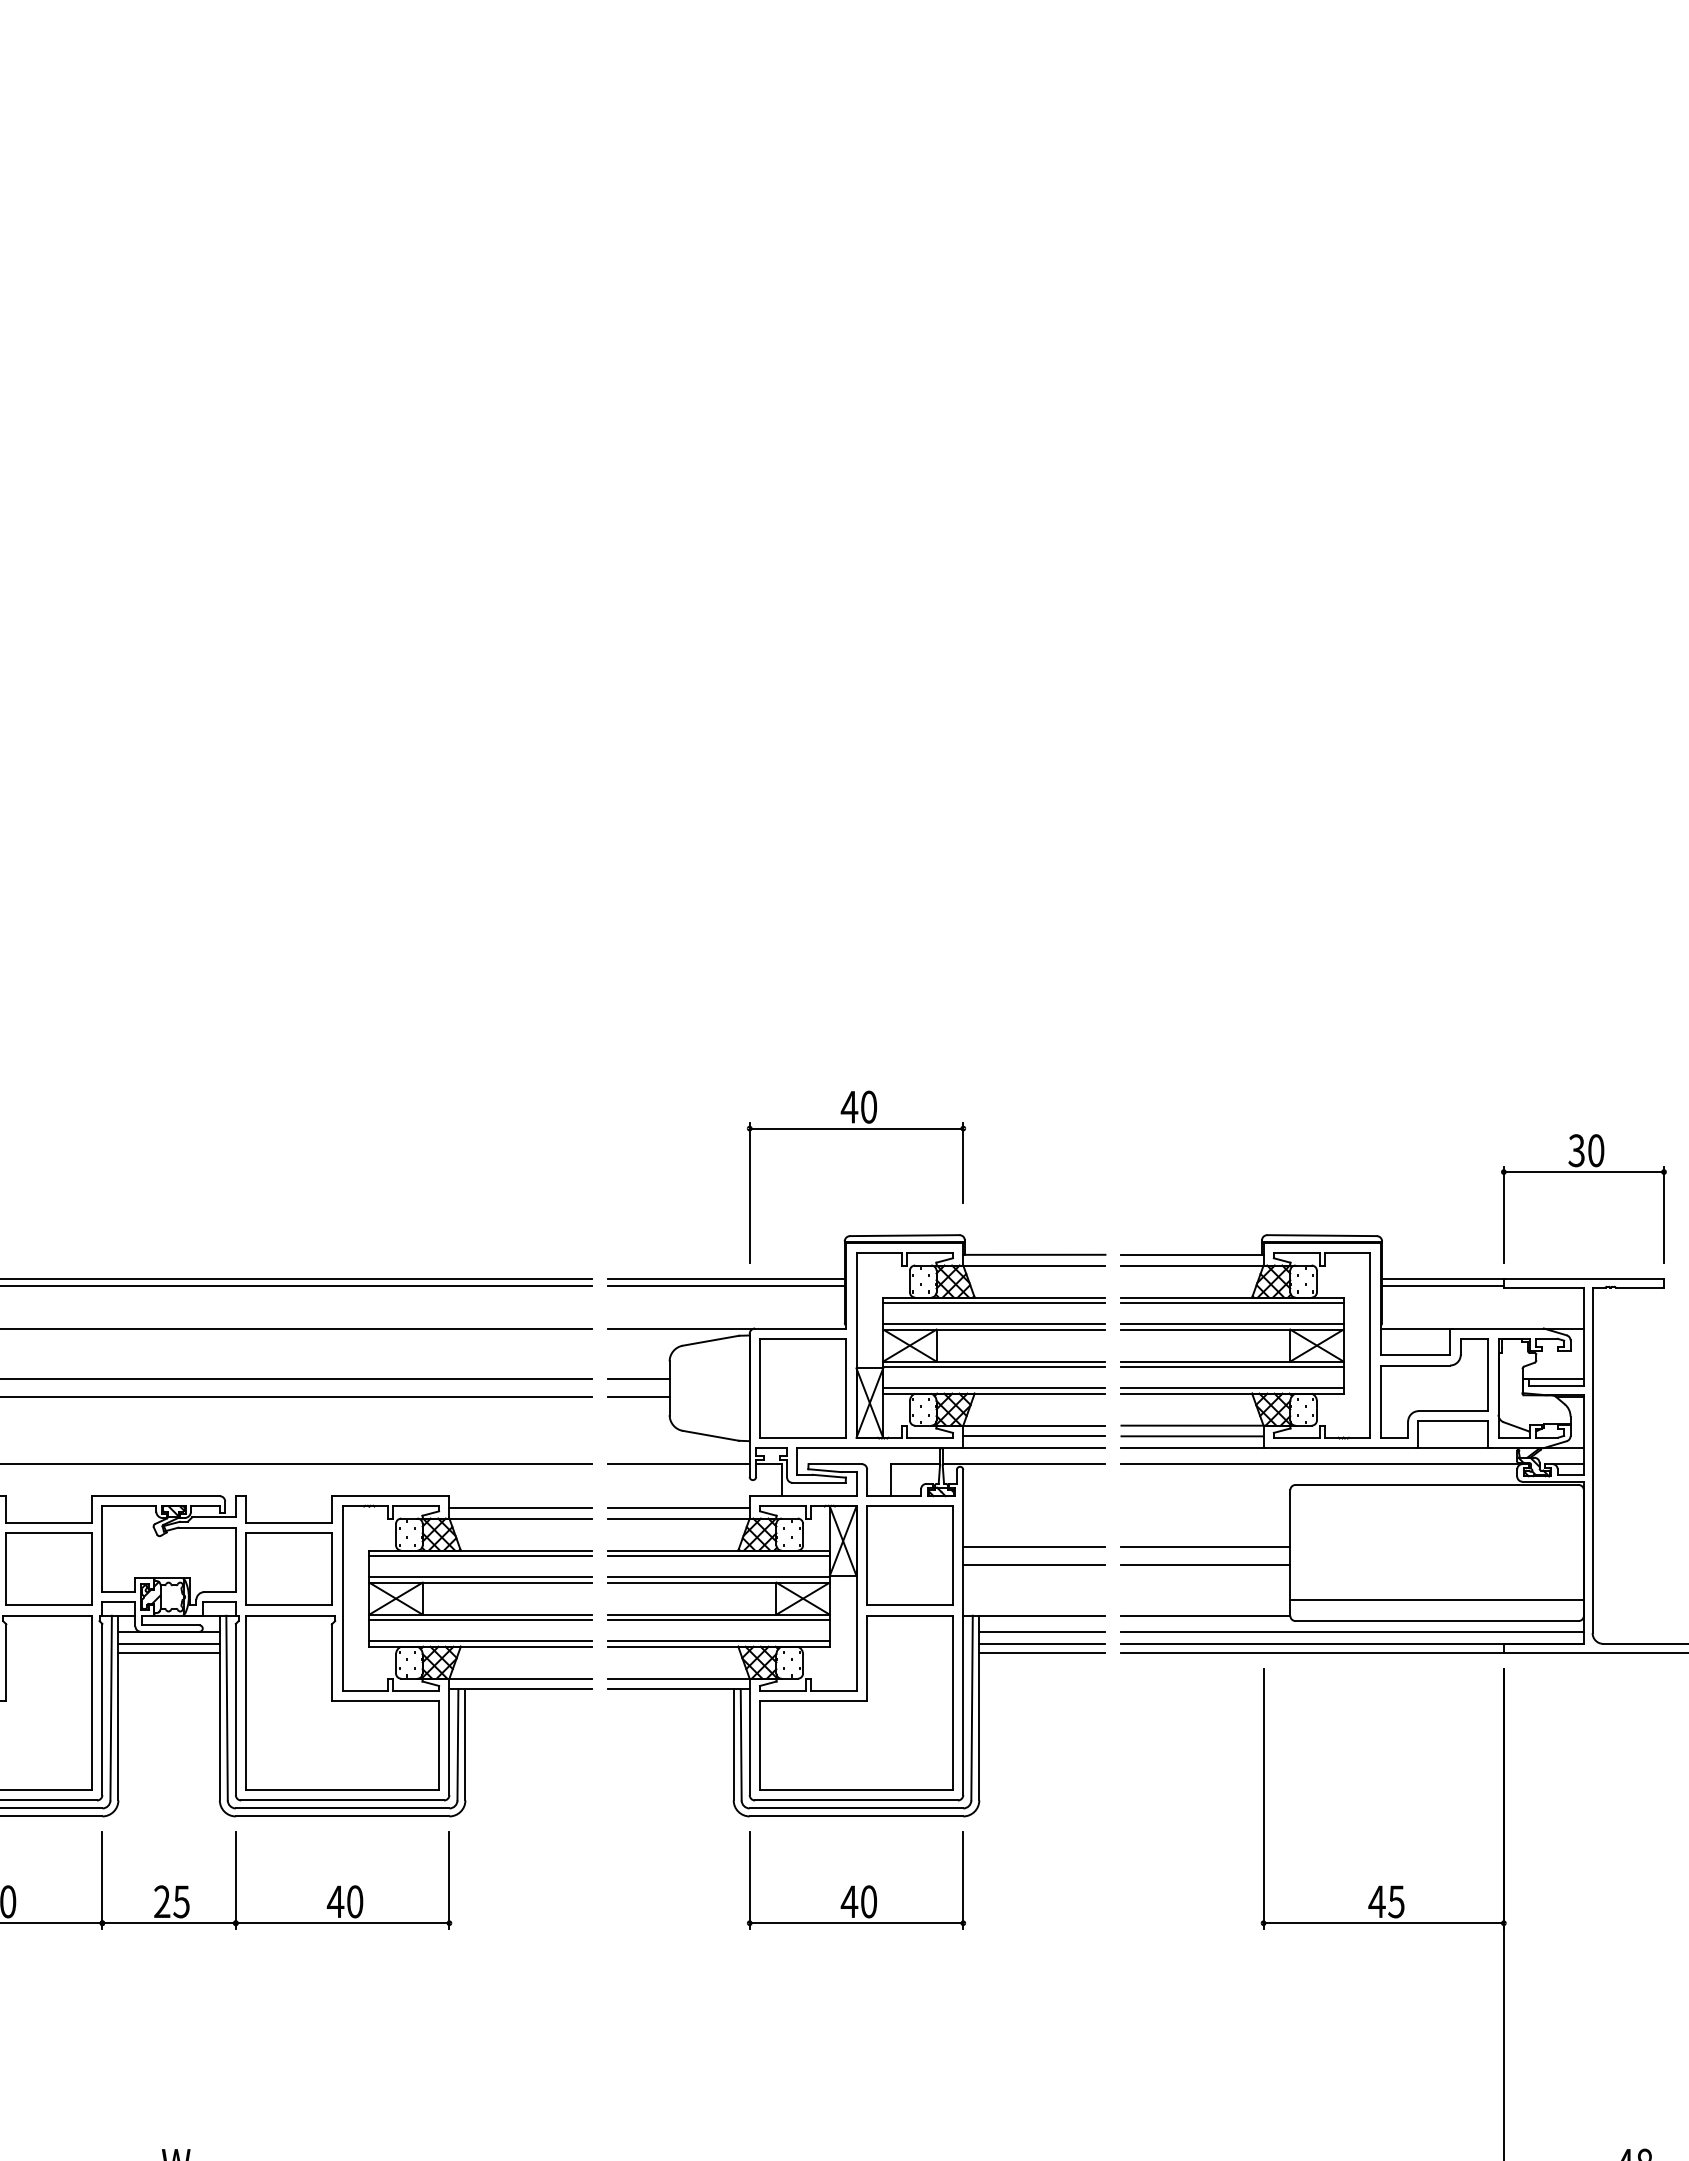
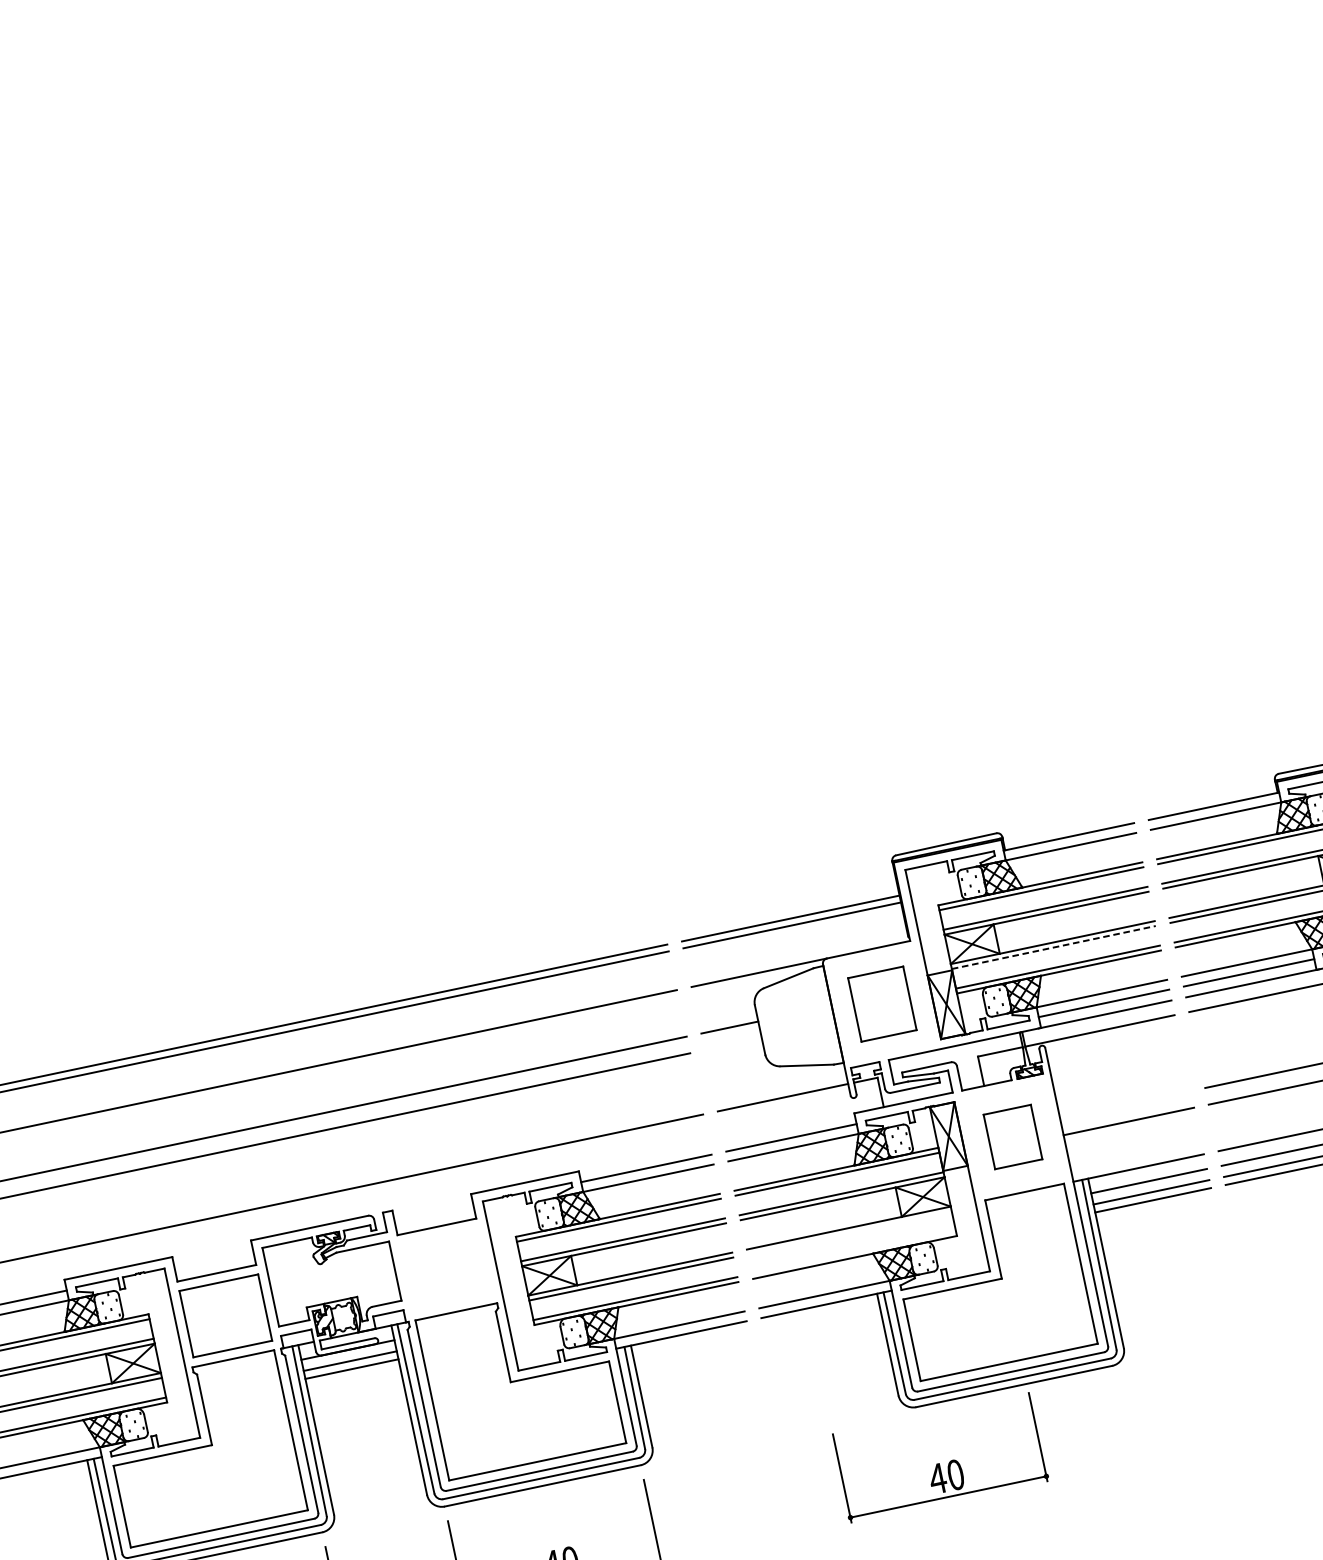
part: (856, 1129) -> (881, 756), removed
line: (994, 1366) -> (1053, 947), solid -> dashed
part: (802, 1388) -> (882, 1004), size x0.7
line: (638, 1397) -> (733, 1044), removed
line: (1034, 1546) -> (1125, 1104), removed
part: (909, 1555) -> (1012, 1136), size x0.6
part: (288, 1568) -> (445, 1268), removed
line: (718, 1620) -> (849, 1233), removed
line: (718, 1641) -> (853, 1252), removed
part: (856, 1880) -> (940, 1457), moved

